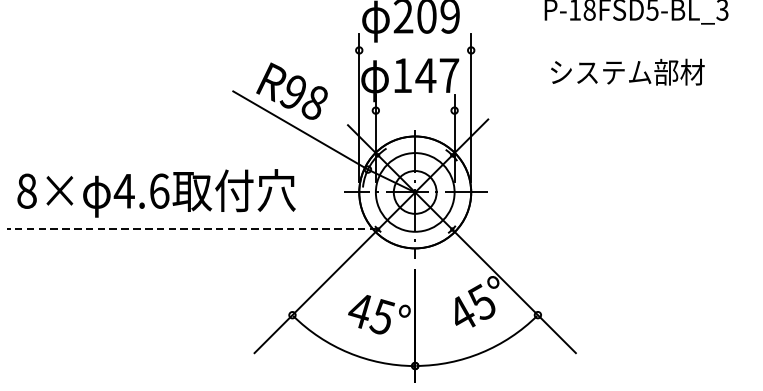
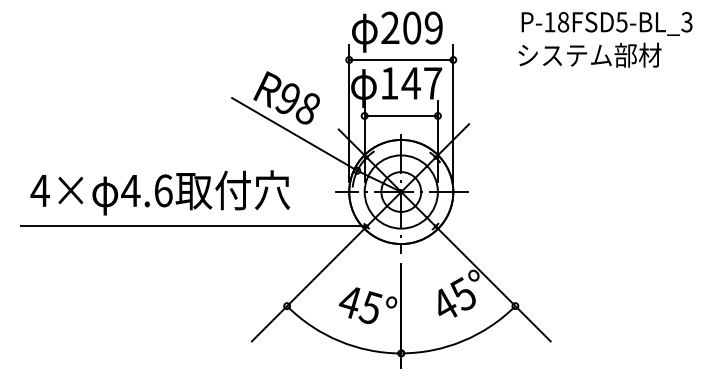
line: (415, 49) -> (401, 59), added
text: (627, 71) -> (589, 54), moved
line: (414, 110) -> (400, 115), added
text: (26, 190) -> (39, 190), 8× -> 4×
line: (191, 228) -> (193, 225), dashed -> solid

